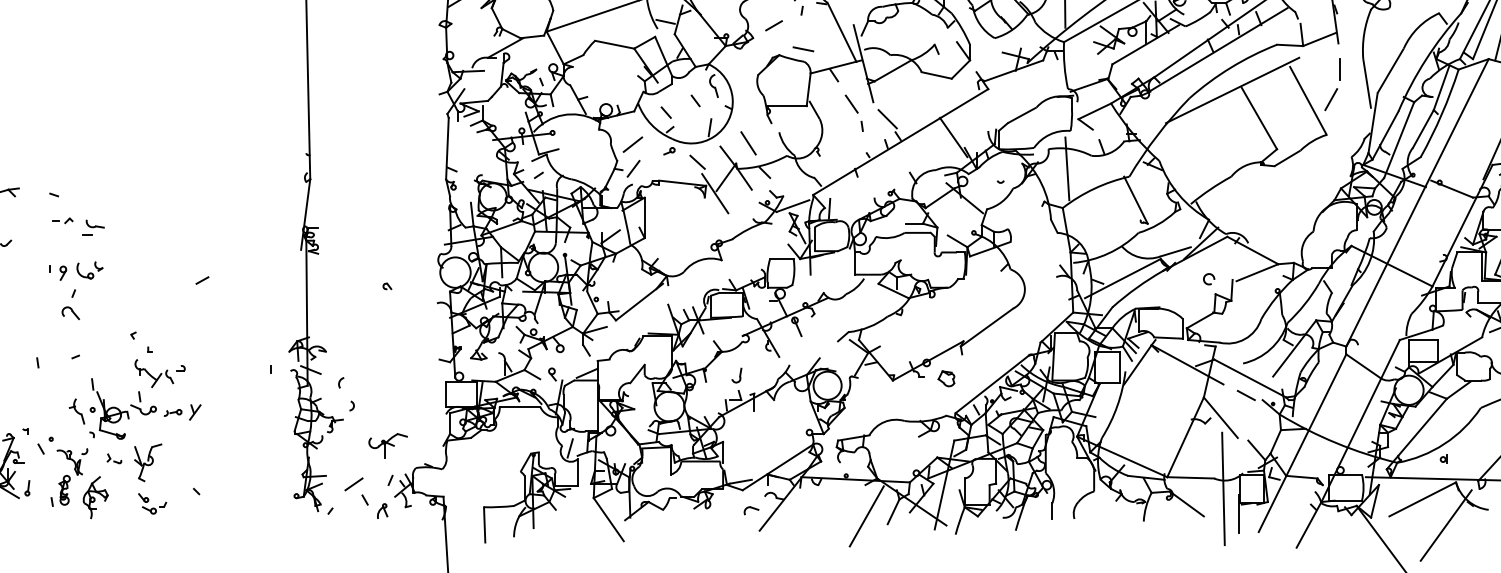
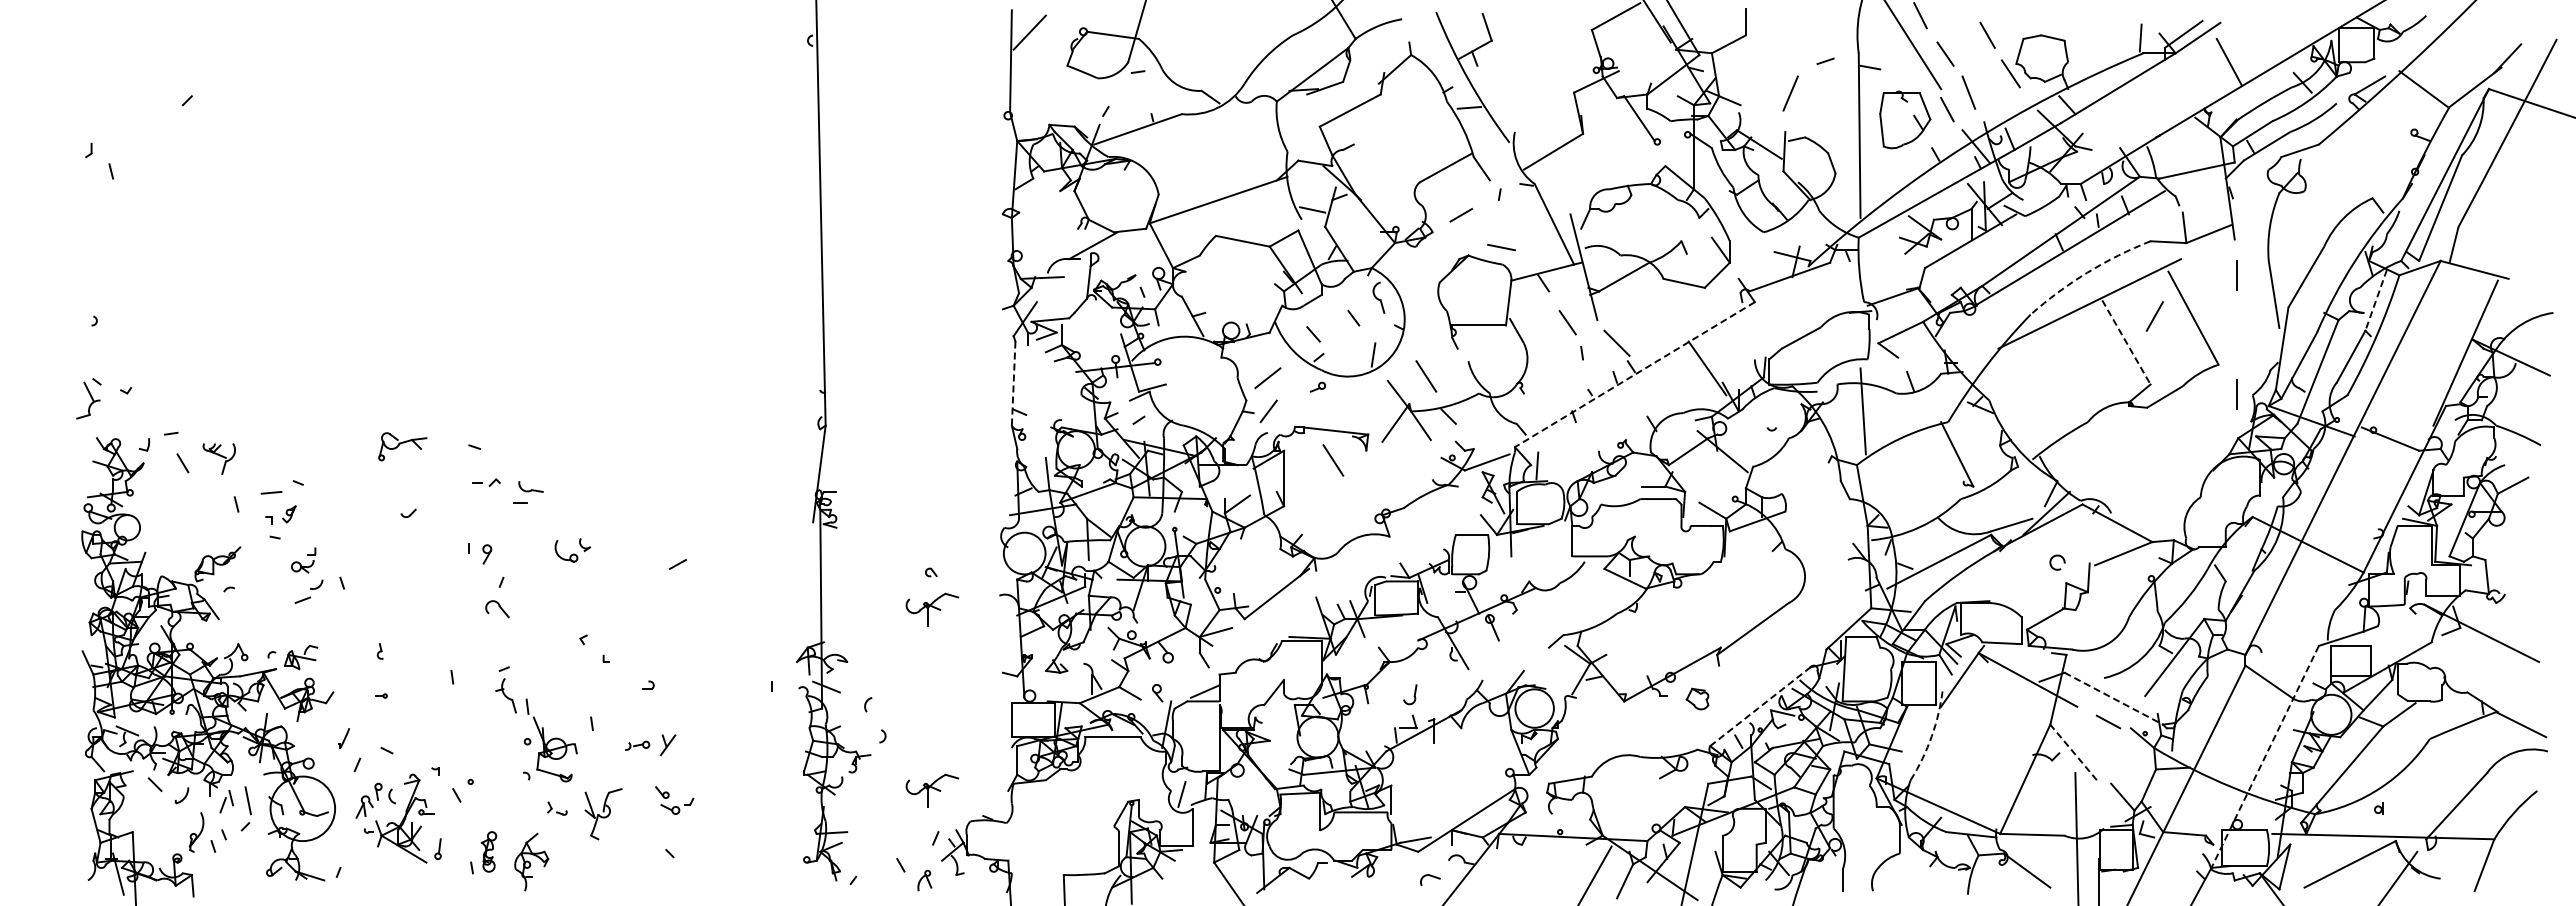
arc: (1231, 67) -> (2087, 272), solid -> dashed
line: (1441, 87) -> (2376, 300), solid -> dashed
line: (1330, 99) -> (2154, 316), moved
line: (1259, 118) -> (2126, 342), solid -> dashed
line: (900, 141) -> (1634, 374), solid -> dashed
line: (447, 149) -> (1013, 384), solid -> dashed
line: (1339, 156) -> (2236, 394), added
line: (697, 162) -> (1356, 402), removed
line: (715, 193) -> (1380, 445), removed
line: (680, 204) -> (1333, 460), added
part: (89, 270) -> (572, 550), moved
part: (388, 313) -> (932, 609), added
part: (153, 373) -> (611, 691), removed
line: (1249, 378) -> (2113, 698), solid -> dashed
line: (992, 384) -> (1760, 706), solid -> dashed
arc: (1117, 406) -> (1931, 736), solid -> dashed
part: (143, 409) -> (597, 741), removed
part: (76, 411) -> (505, 695), moved
line: (1220, 417) -> (2073, 752), solid -> dashed
line: (1360, 421) -> (2264, 757), solid -> dashed
part: (72, 461) -> (499, 812), removed
line: (353, 484) -> (885, 843), removed
part: (152, 503) -> (674, 800), moved

